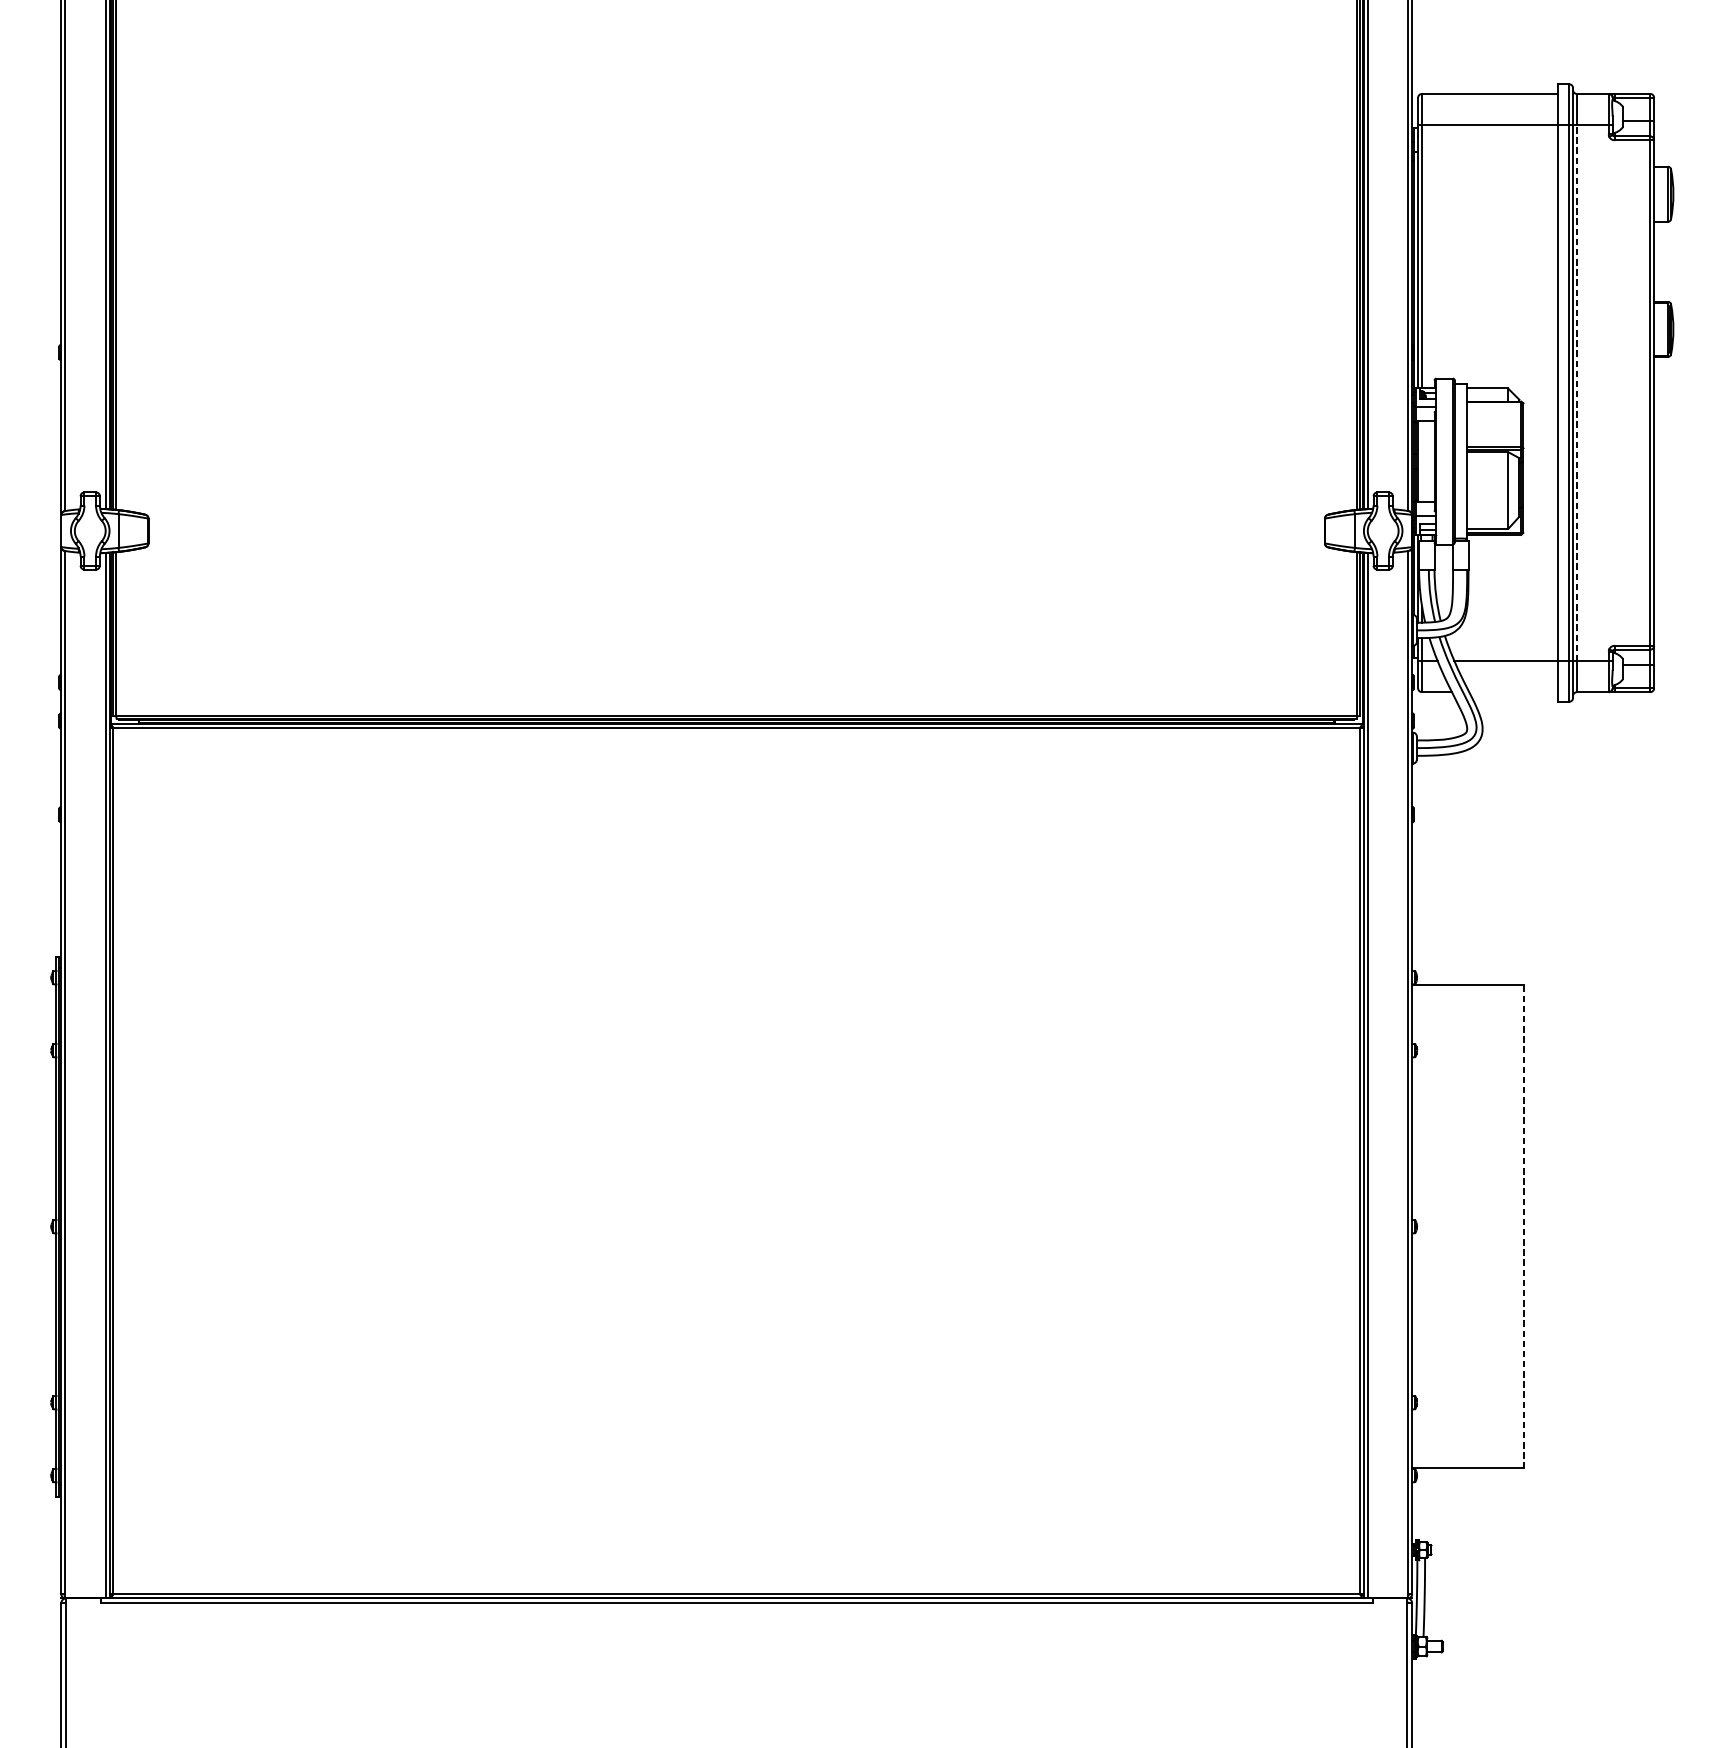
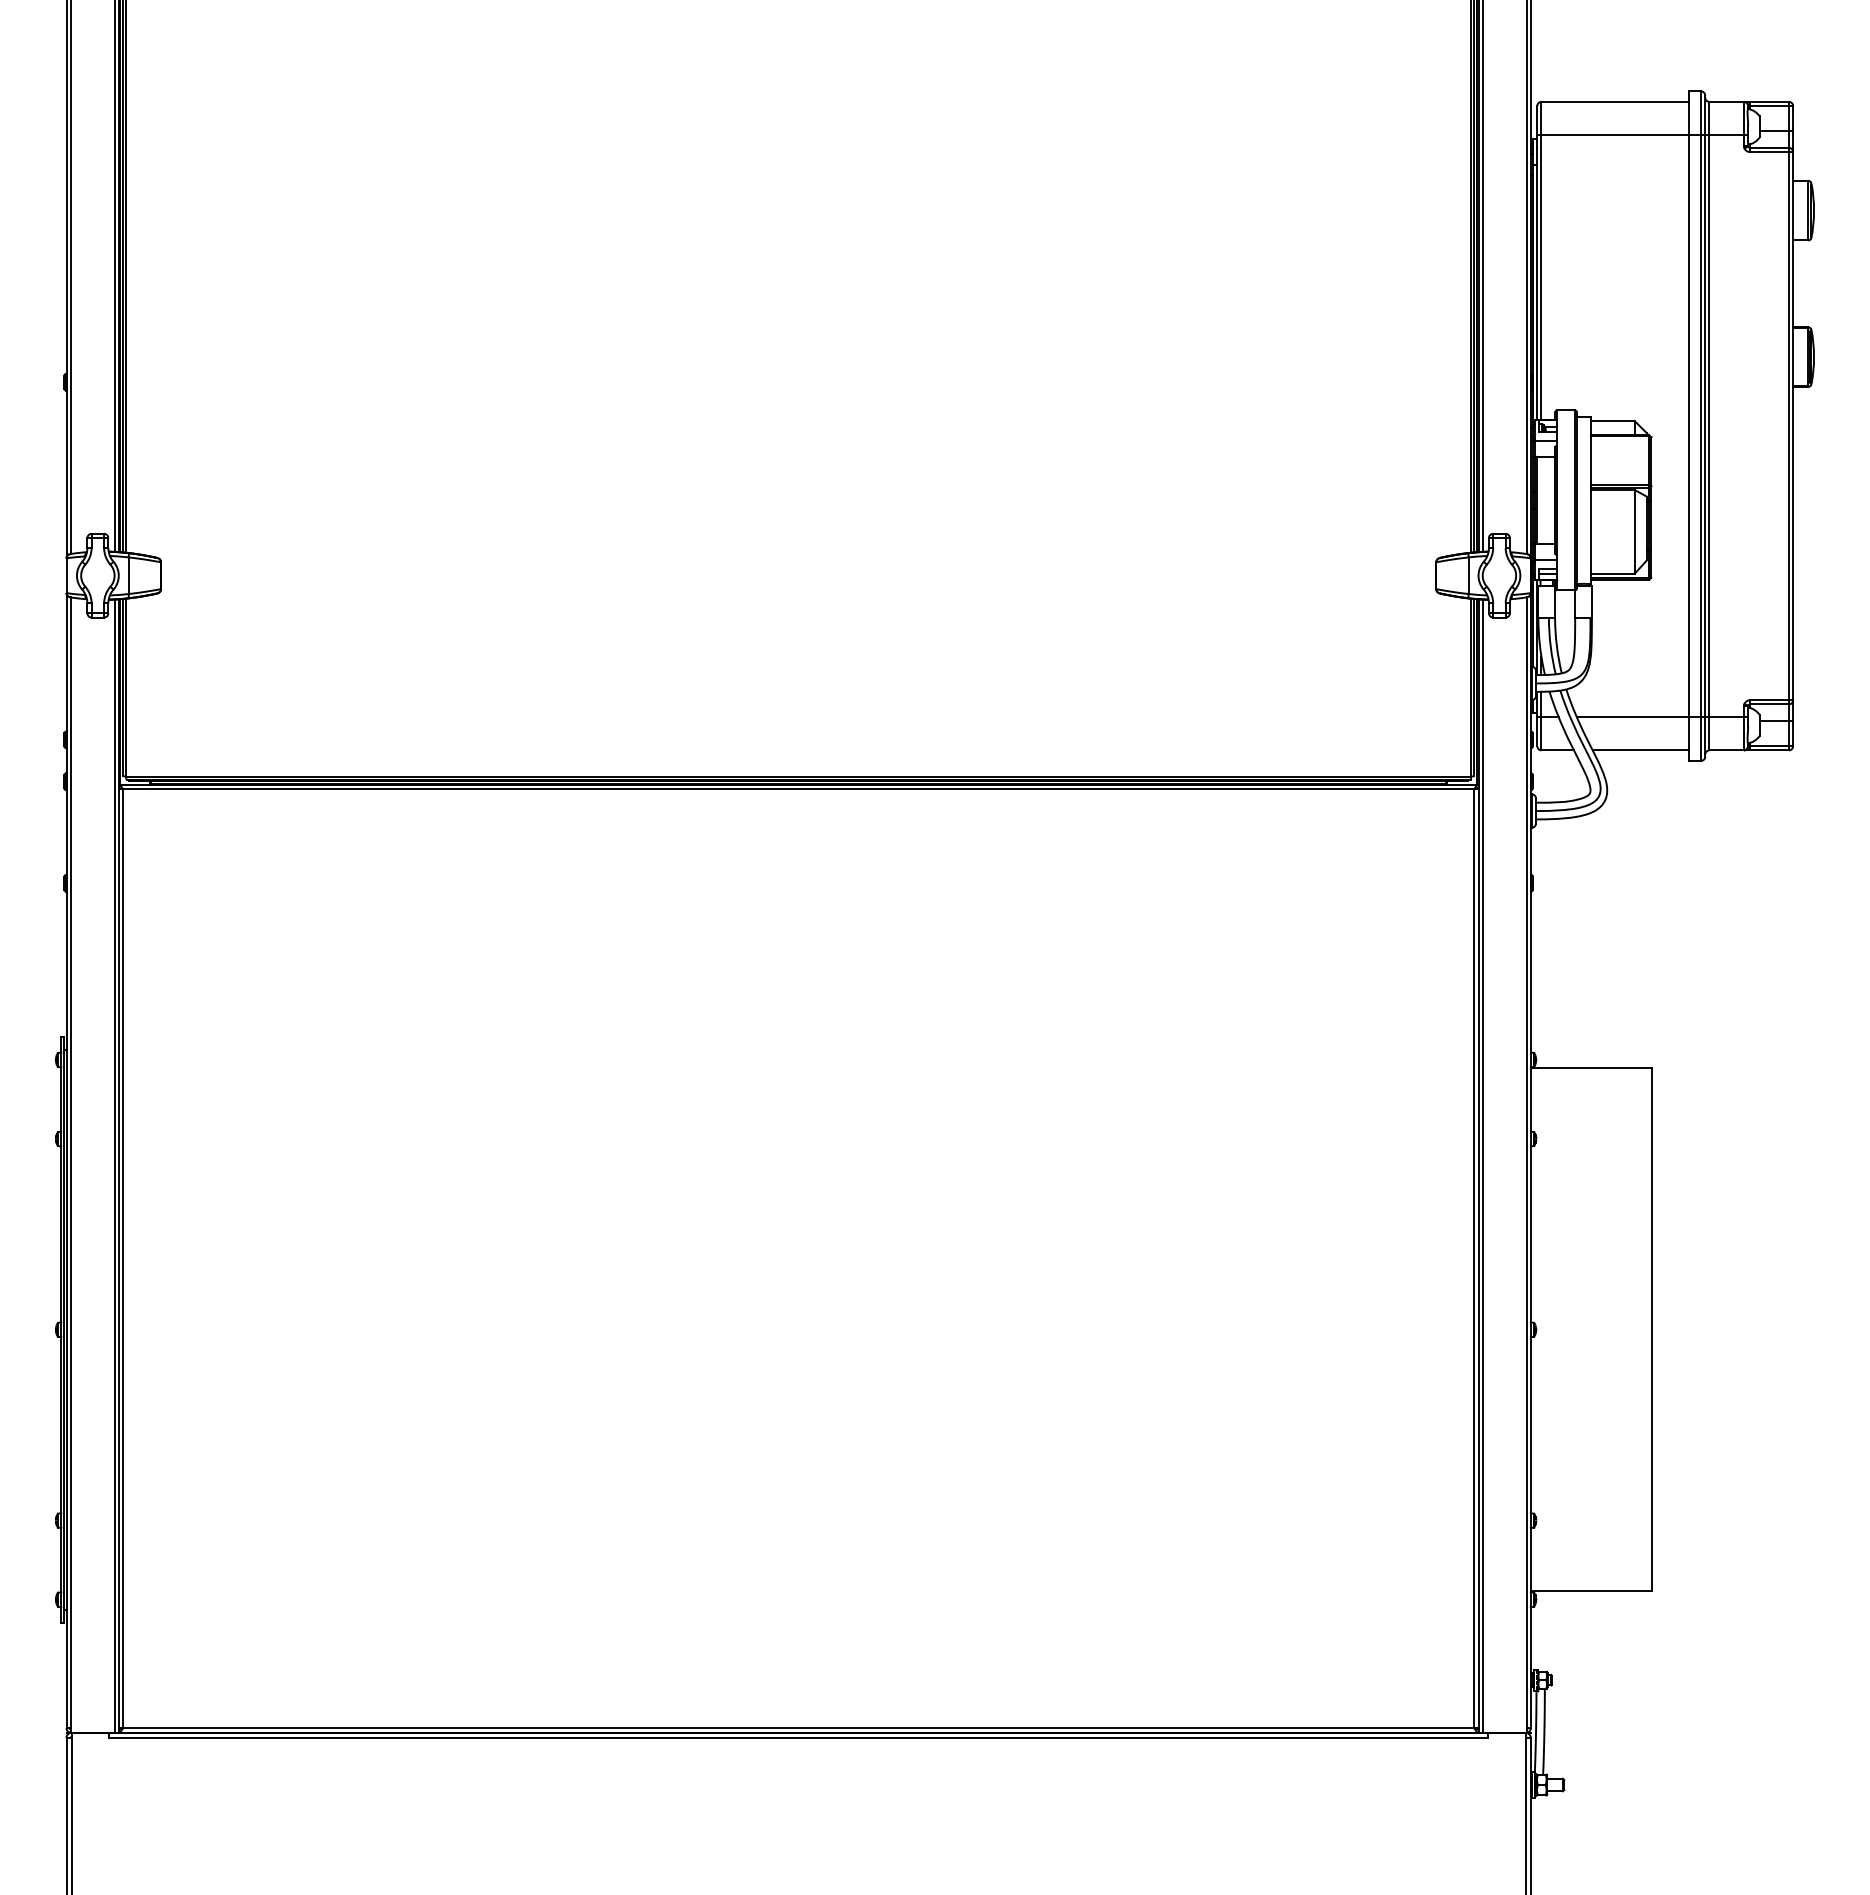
line: (1576, 393) -> (1709, 426), dashed -> solid
line: (1513, 692) -> (1640, 750), added
line: (1523, 1227) -> (1651, 1330), dashed -> solid

